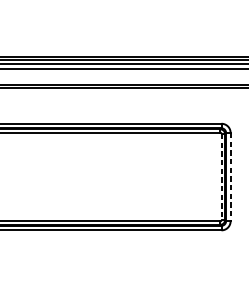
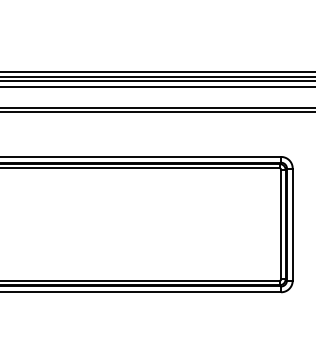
line: (221, 176) -> (281, 224), dashed -> solid
line: (230, 177) -> (292, 225), dashed -> solid

